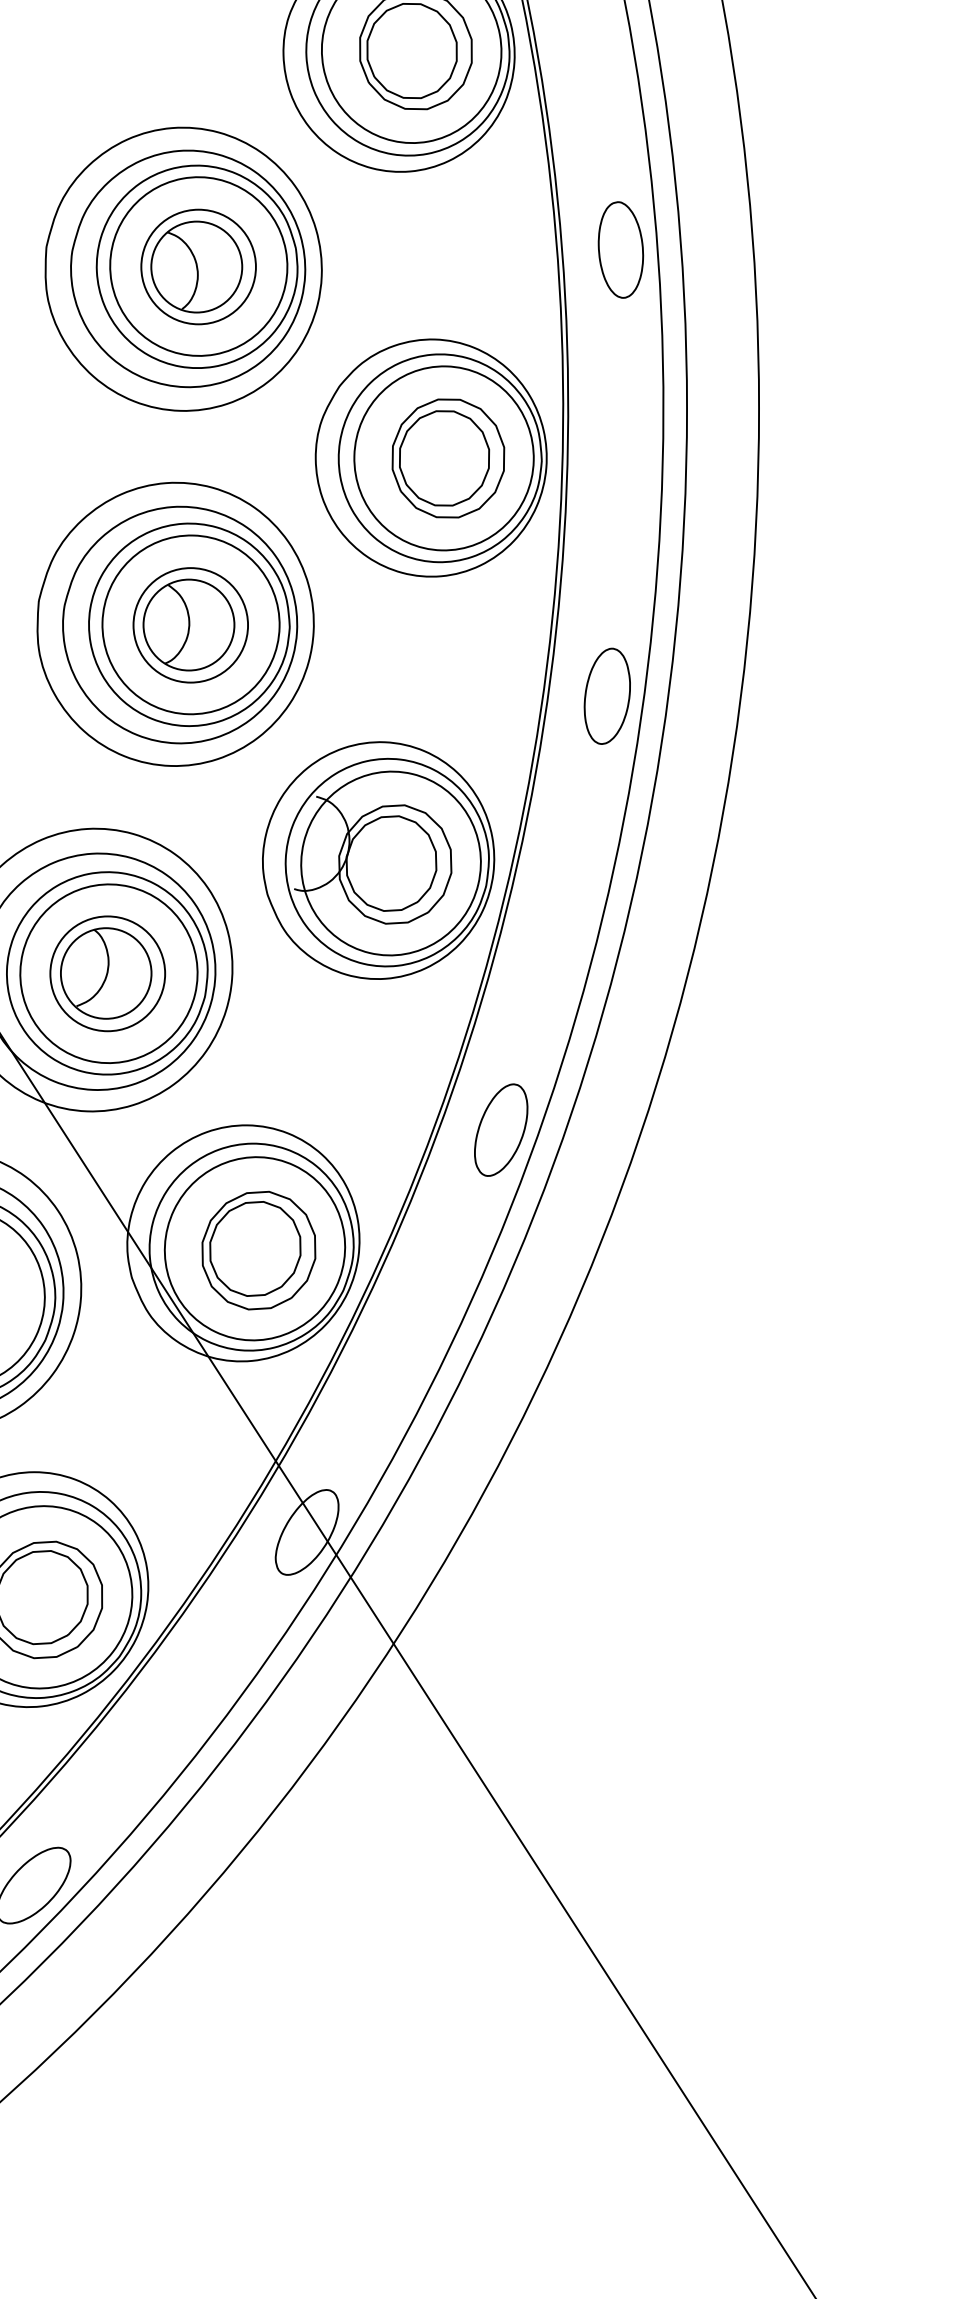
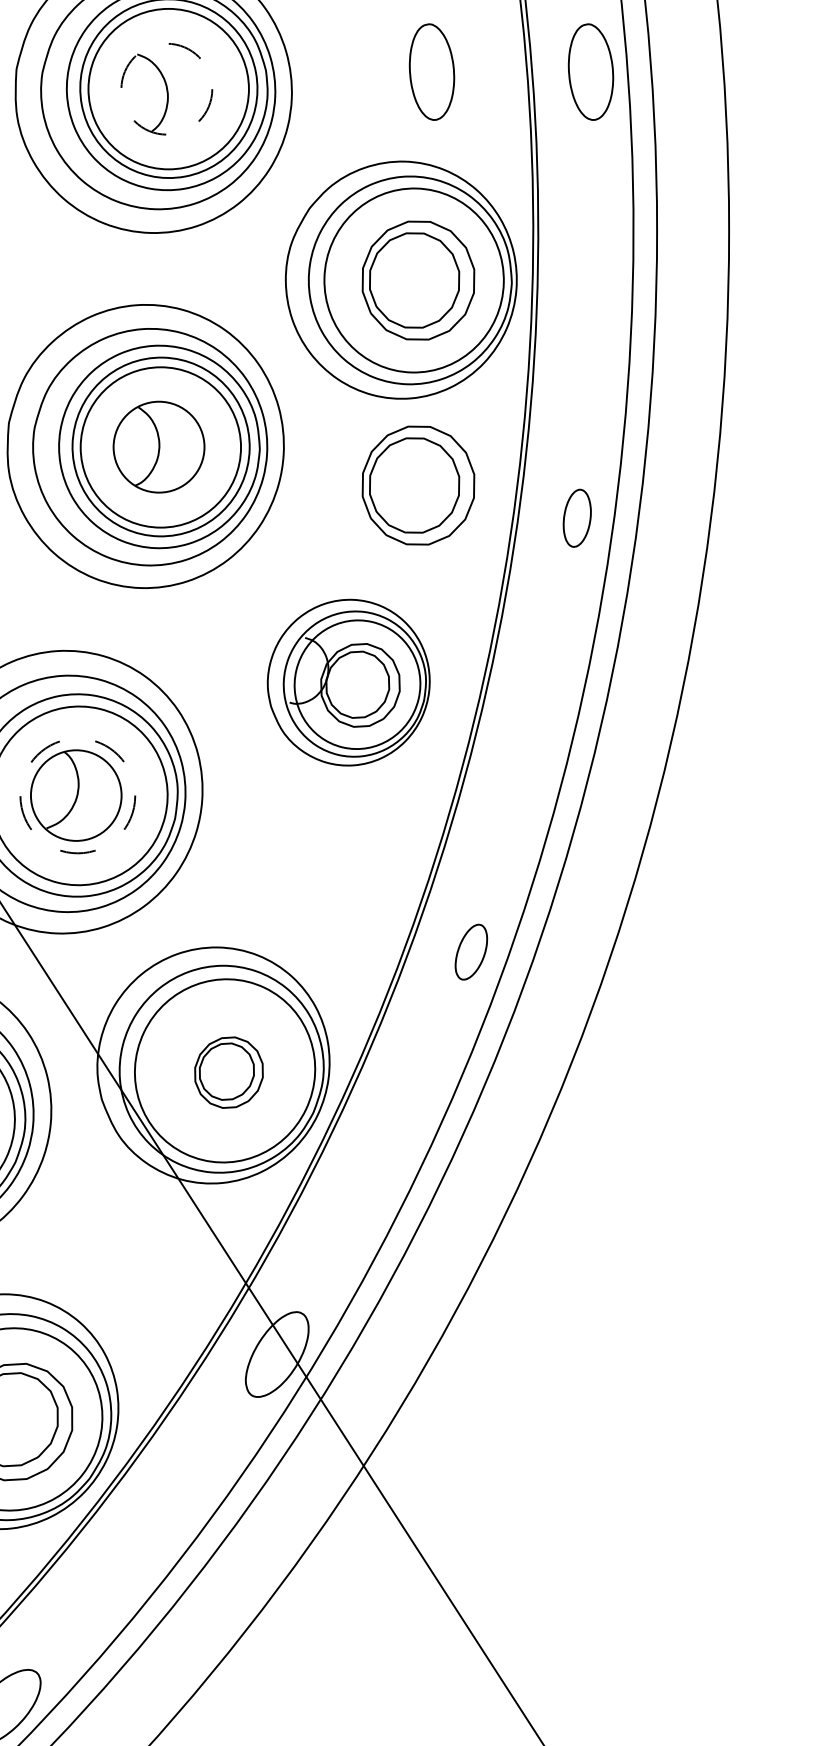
part: (461, 249) -> (431, 71), added
circle: (196, 266) -> (166, 88), solid -> dashed
circle: (198, 266) -> (168, 88), size x1.4
circle: (190, 625) -> (160, 447), size x1.4
part: (448, 663) -> (418, 485), added
part: (606, 695) -> (576, 517), size x0.6
part: (378, 860) -> (348, 682), size x0.7
circle: (107, 973) -> (77, 795), solid -> dashed
part: (501, 1129) -> (471, 951), size x0.6
part: (258, 1250) -> (228, 1072), size x0.6

